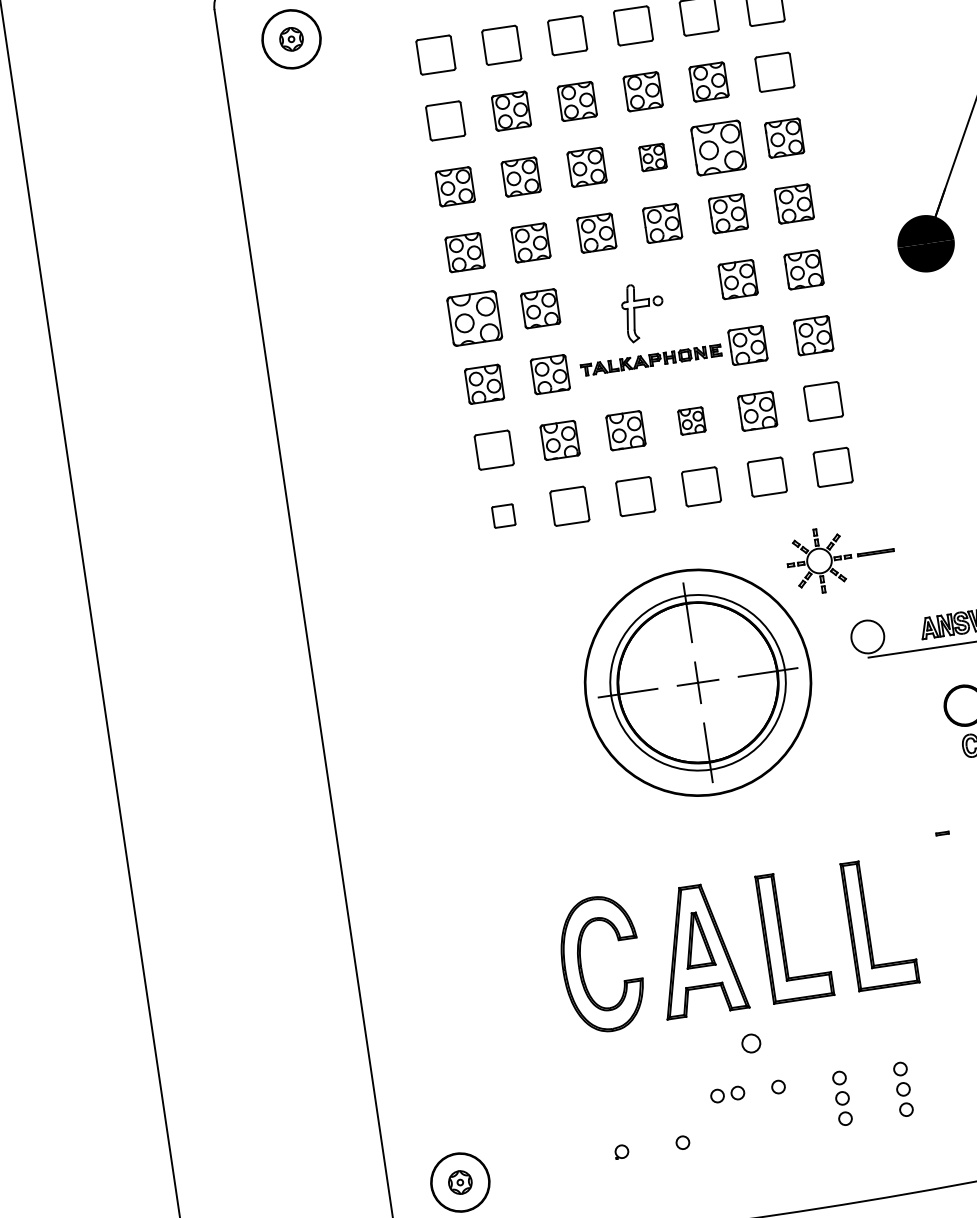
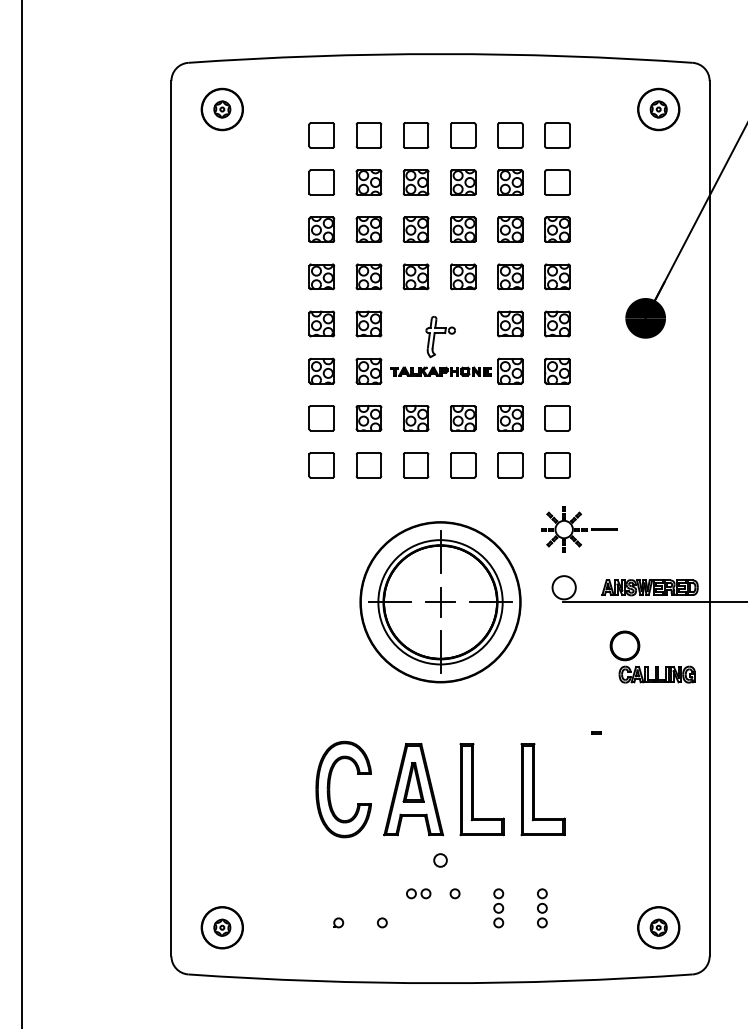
part: (718, 147) -> (510, 229), size x0.71
part: (653, 157) -> (463, 229), size x1.43
part: (474, 317) -> (321, 323), size x0.71
part: (692, 421) -> (463, 418), size x1.43
part: (503, 516) -> (321, 465), size x1.67
part: (840, 557) -> (579, 529), moved

